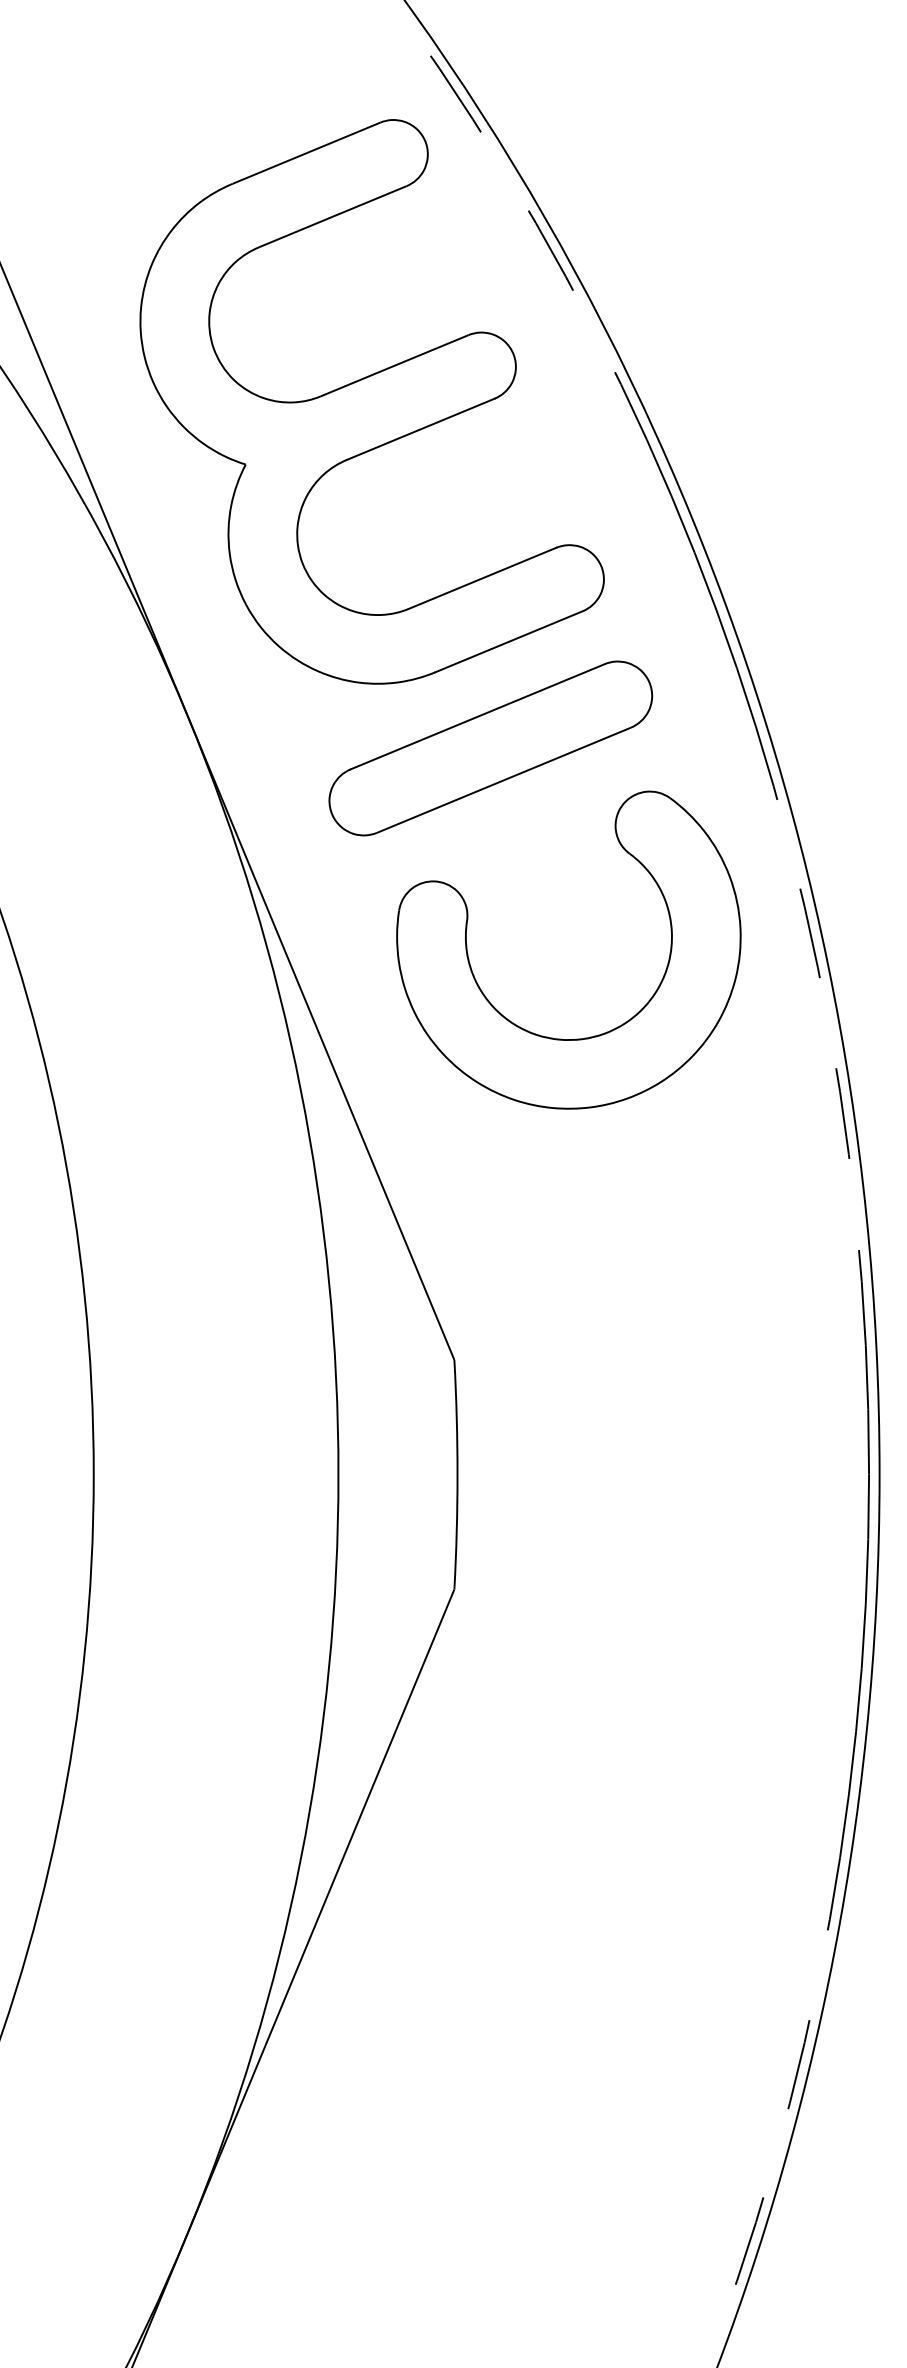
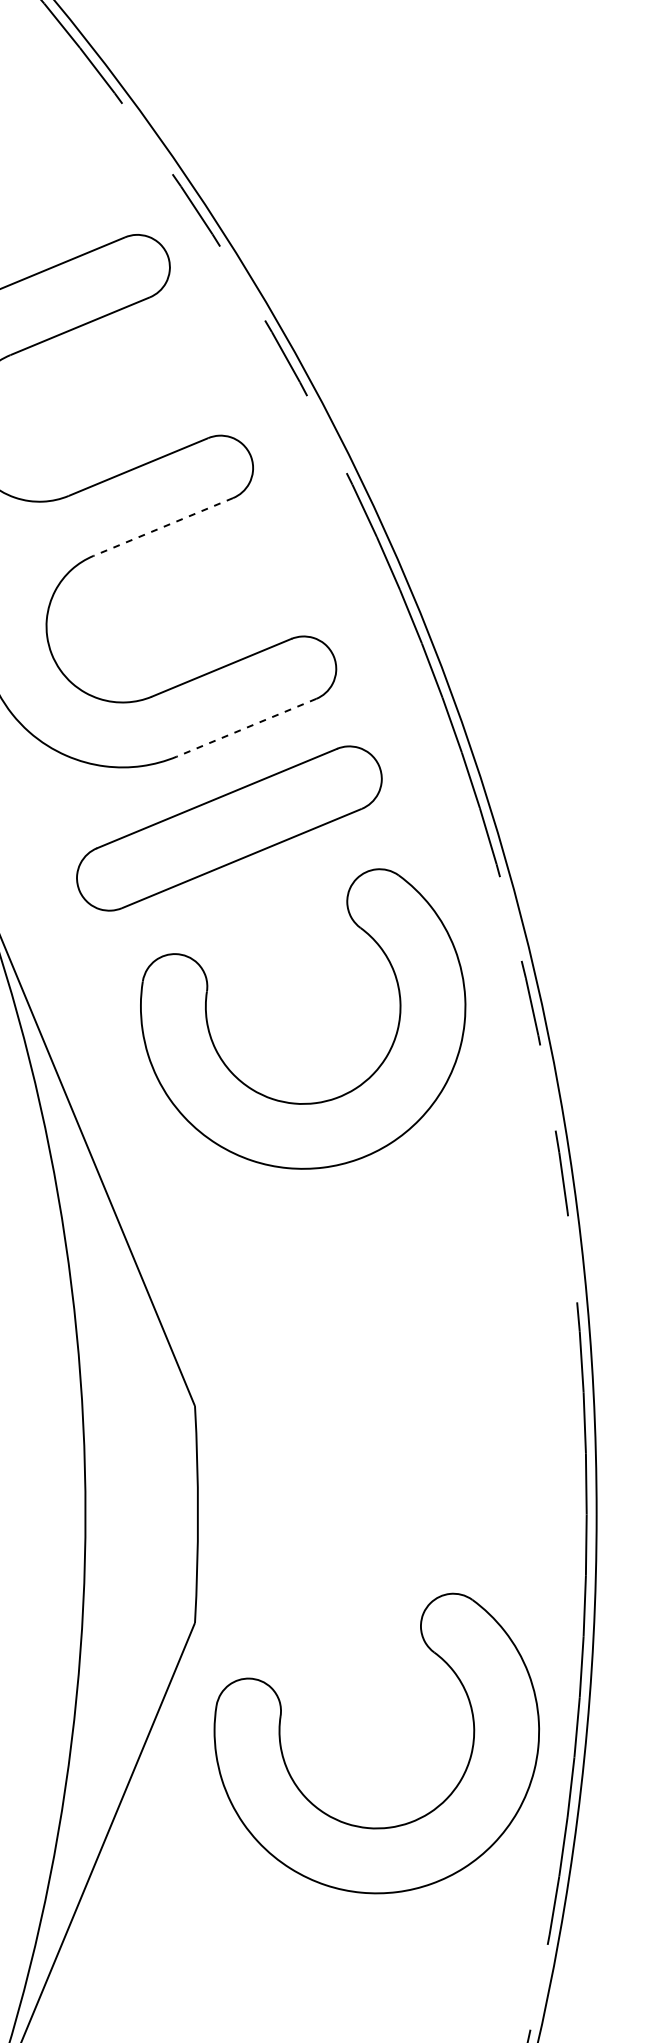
line: (420, 429) -> (162, 527), solid -> dashed
line: (508, 641) -> (246, 727), solid -> dashed
part: (639, 1805) -> (369, 1826), added

